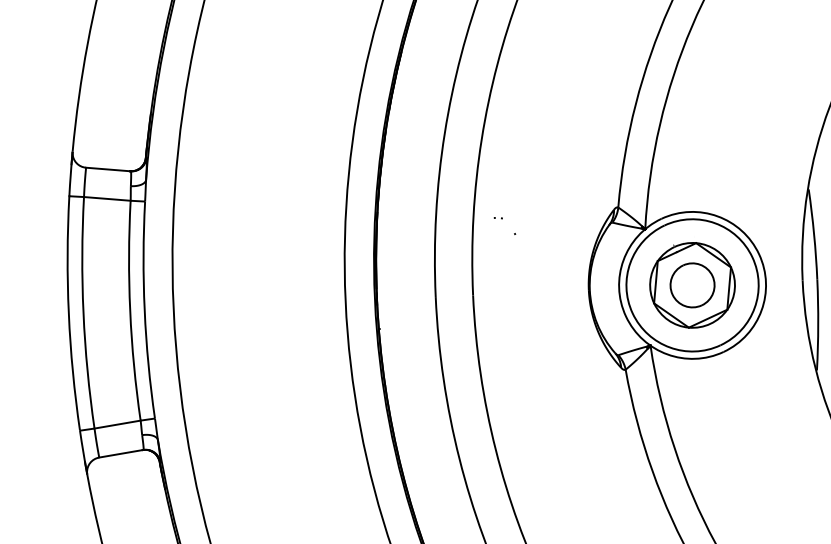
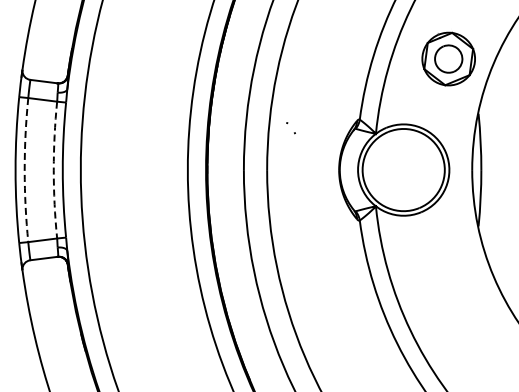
part: (692, 284) -> (448, 58), moved
arc: (129, 311) -> (53, 170), solid -> dashed
arc: (83, 313) -> (24, 170), solid -> dashed

